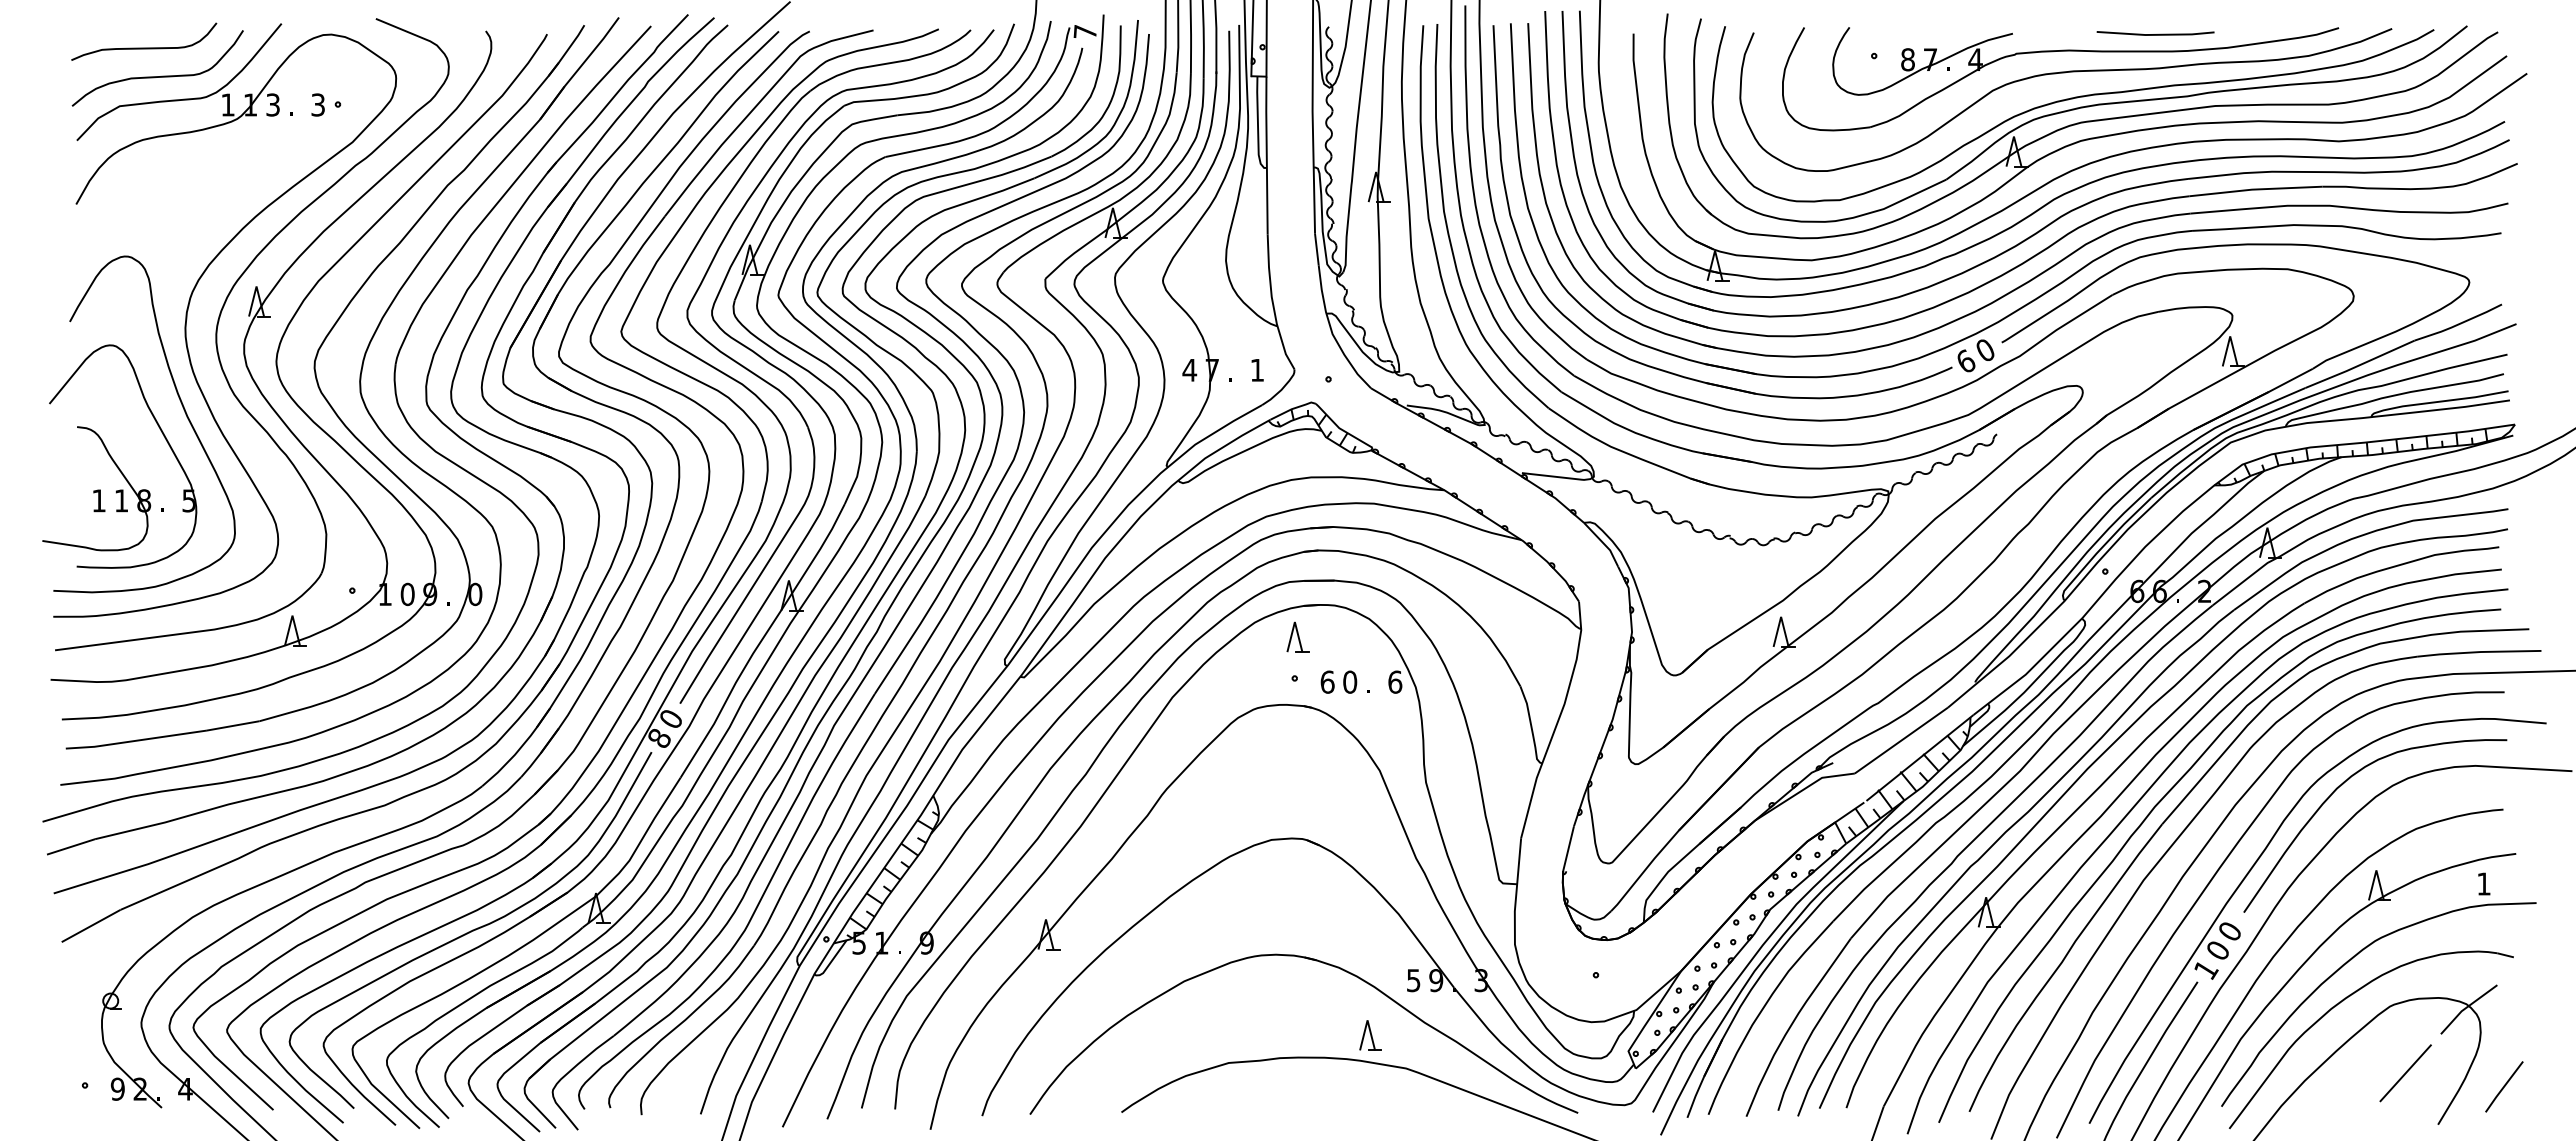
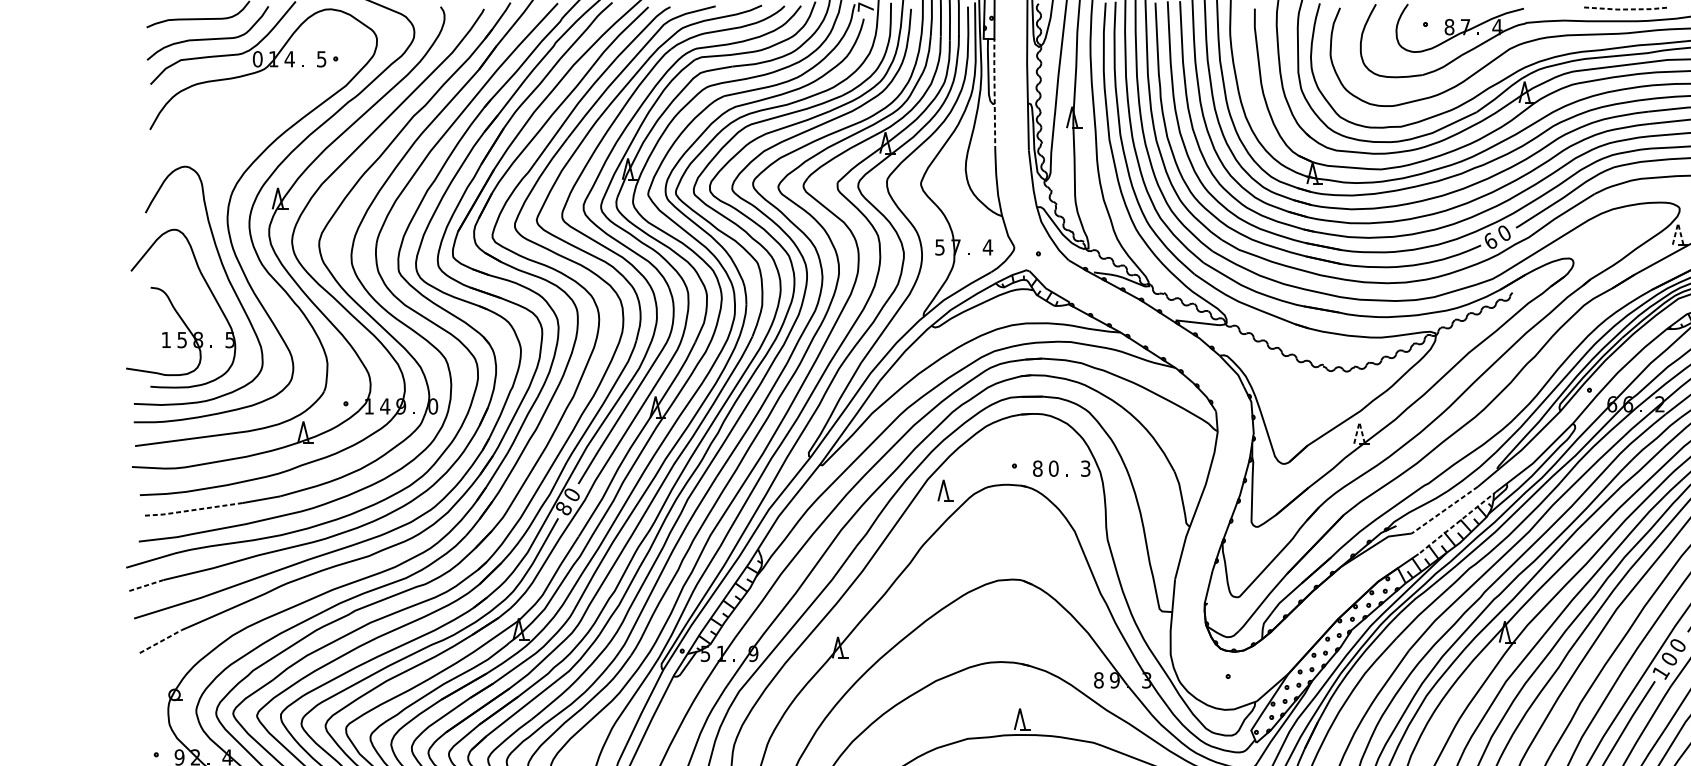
line: (2155, 34) -> (1625, 9), solid -> dashed
text: (228, 104) -> (258, 58), 1 -> 0
text: (272, 104) -> (289, 58), 3 -> 4
text: (318, 104) -> (321, 58), 3 -> 5
line: (1266, 154) -> (994, 94), solid -> dashed
line: (2230, 336) -> (1678, 223), solid -> dashed
text: (1189, 370) -> (939, 247), 4 -> 5
text: (1257, 370) -> (988, 247), 1 -> 4
text: (121, 500) -> (182, 339), 1 -> 5
text: (407, 594) -> (385, 406), 0 -> 4
line: (1781, 616) -> (1359, 422), solid -> dashed
part: (1297, 636) -> (945, 490), moved
text: (1327, 681) -> (1037, 468), 6 -> 8
text: (1395, 681) -> (1085, 468), 6 -> 3
line: (135, 740) -> (192, 510), solid -> dashed
line: (1901, 740) -> (1444, 510), solid -> dashed
line: (1919, 757) -> (1457, 522), solid -> dashed
line: (71, 846) -> (146, 585), solid -> dashed
line: (91, 926) -> (160, 642), solid -> dashed
text: (1413, 980) -> (1098, 680), 5 -> 8
part: (1370, 1035) -> (1022, 719), moved

